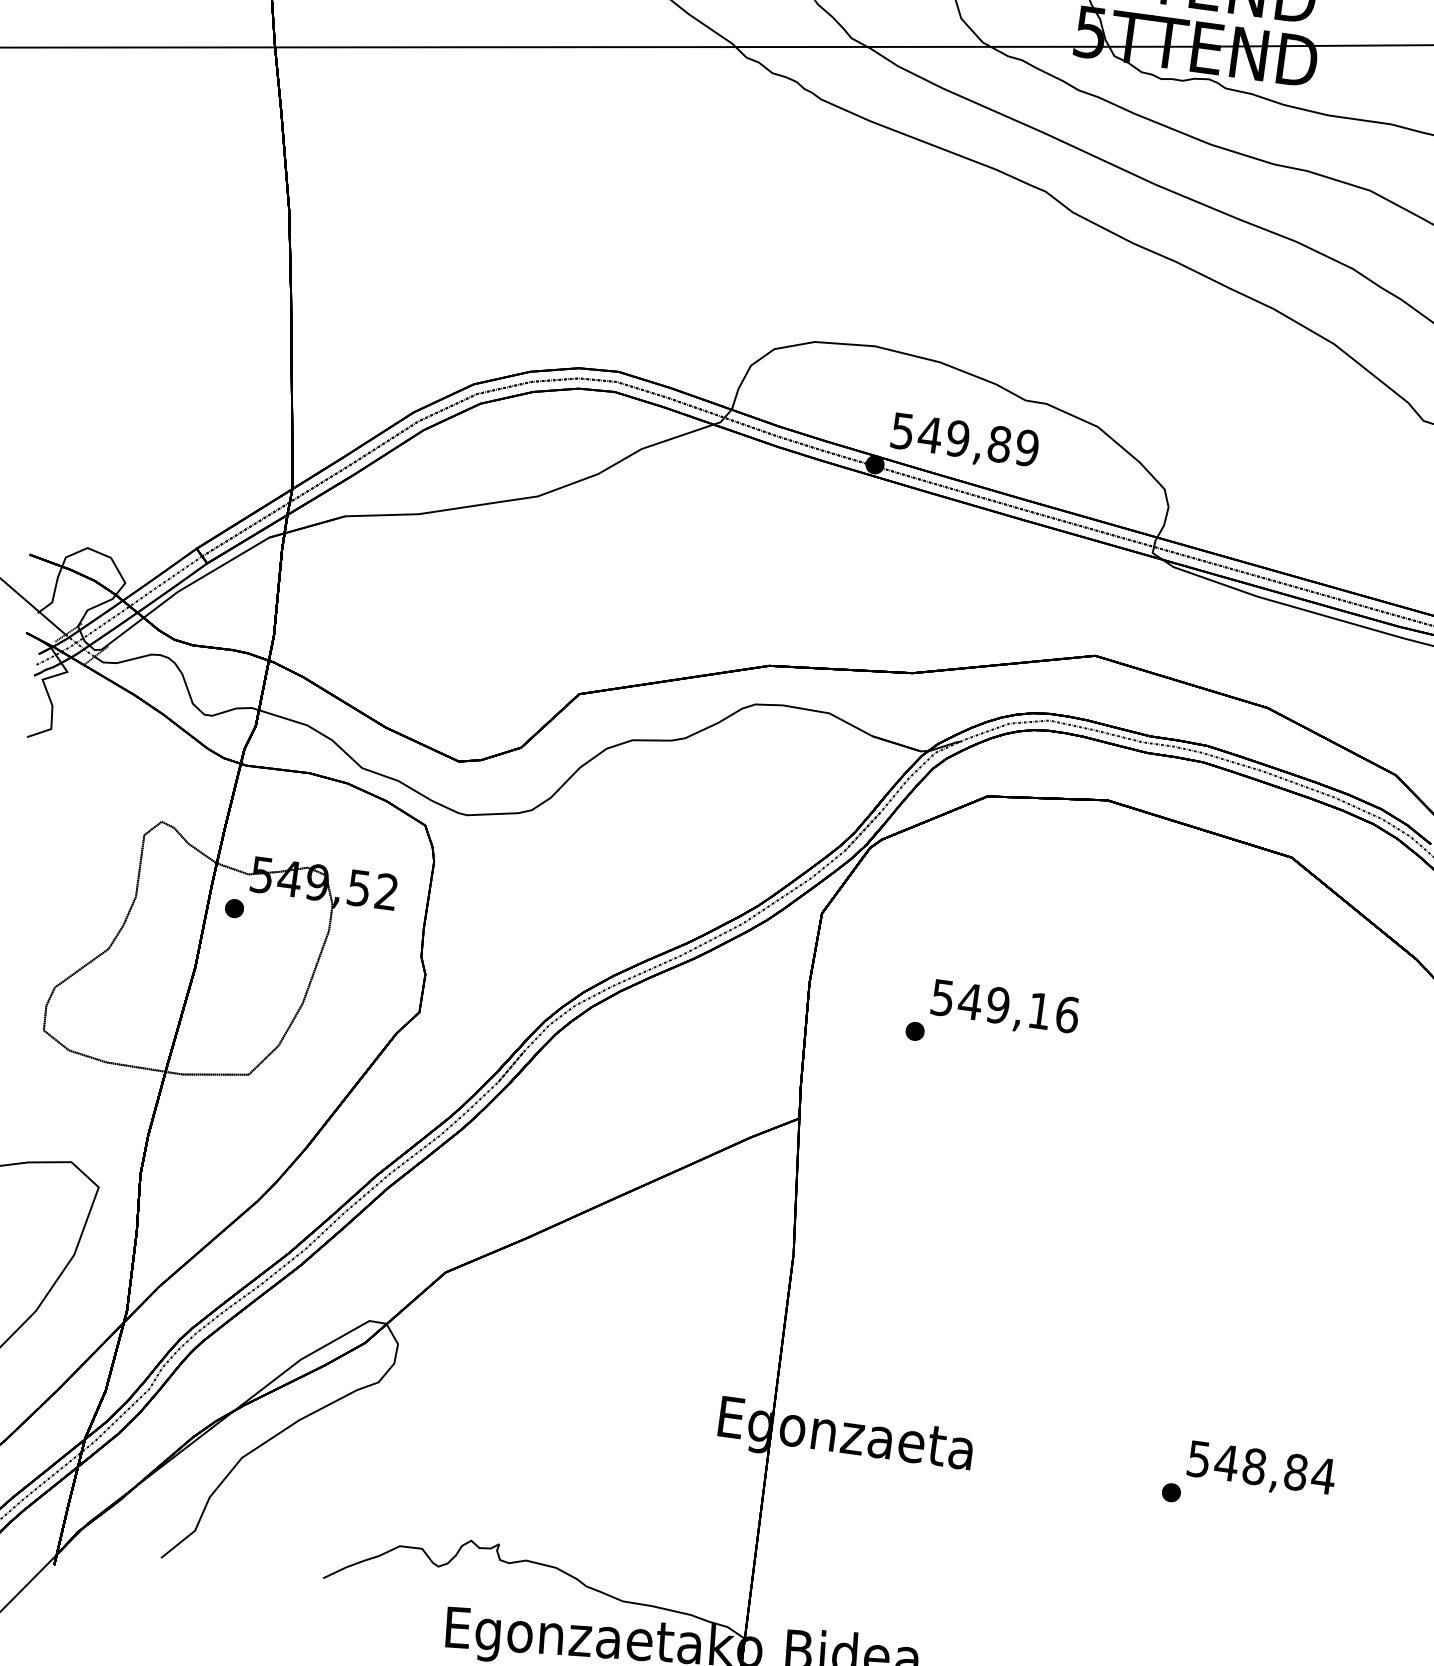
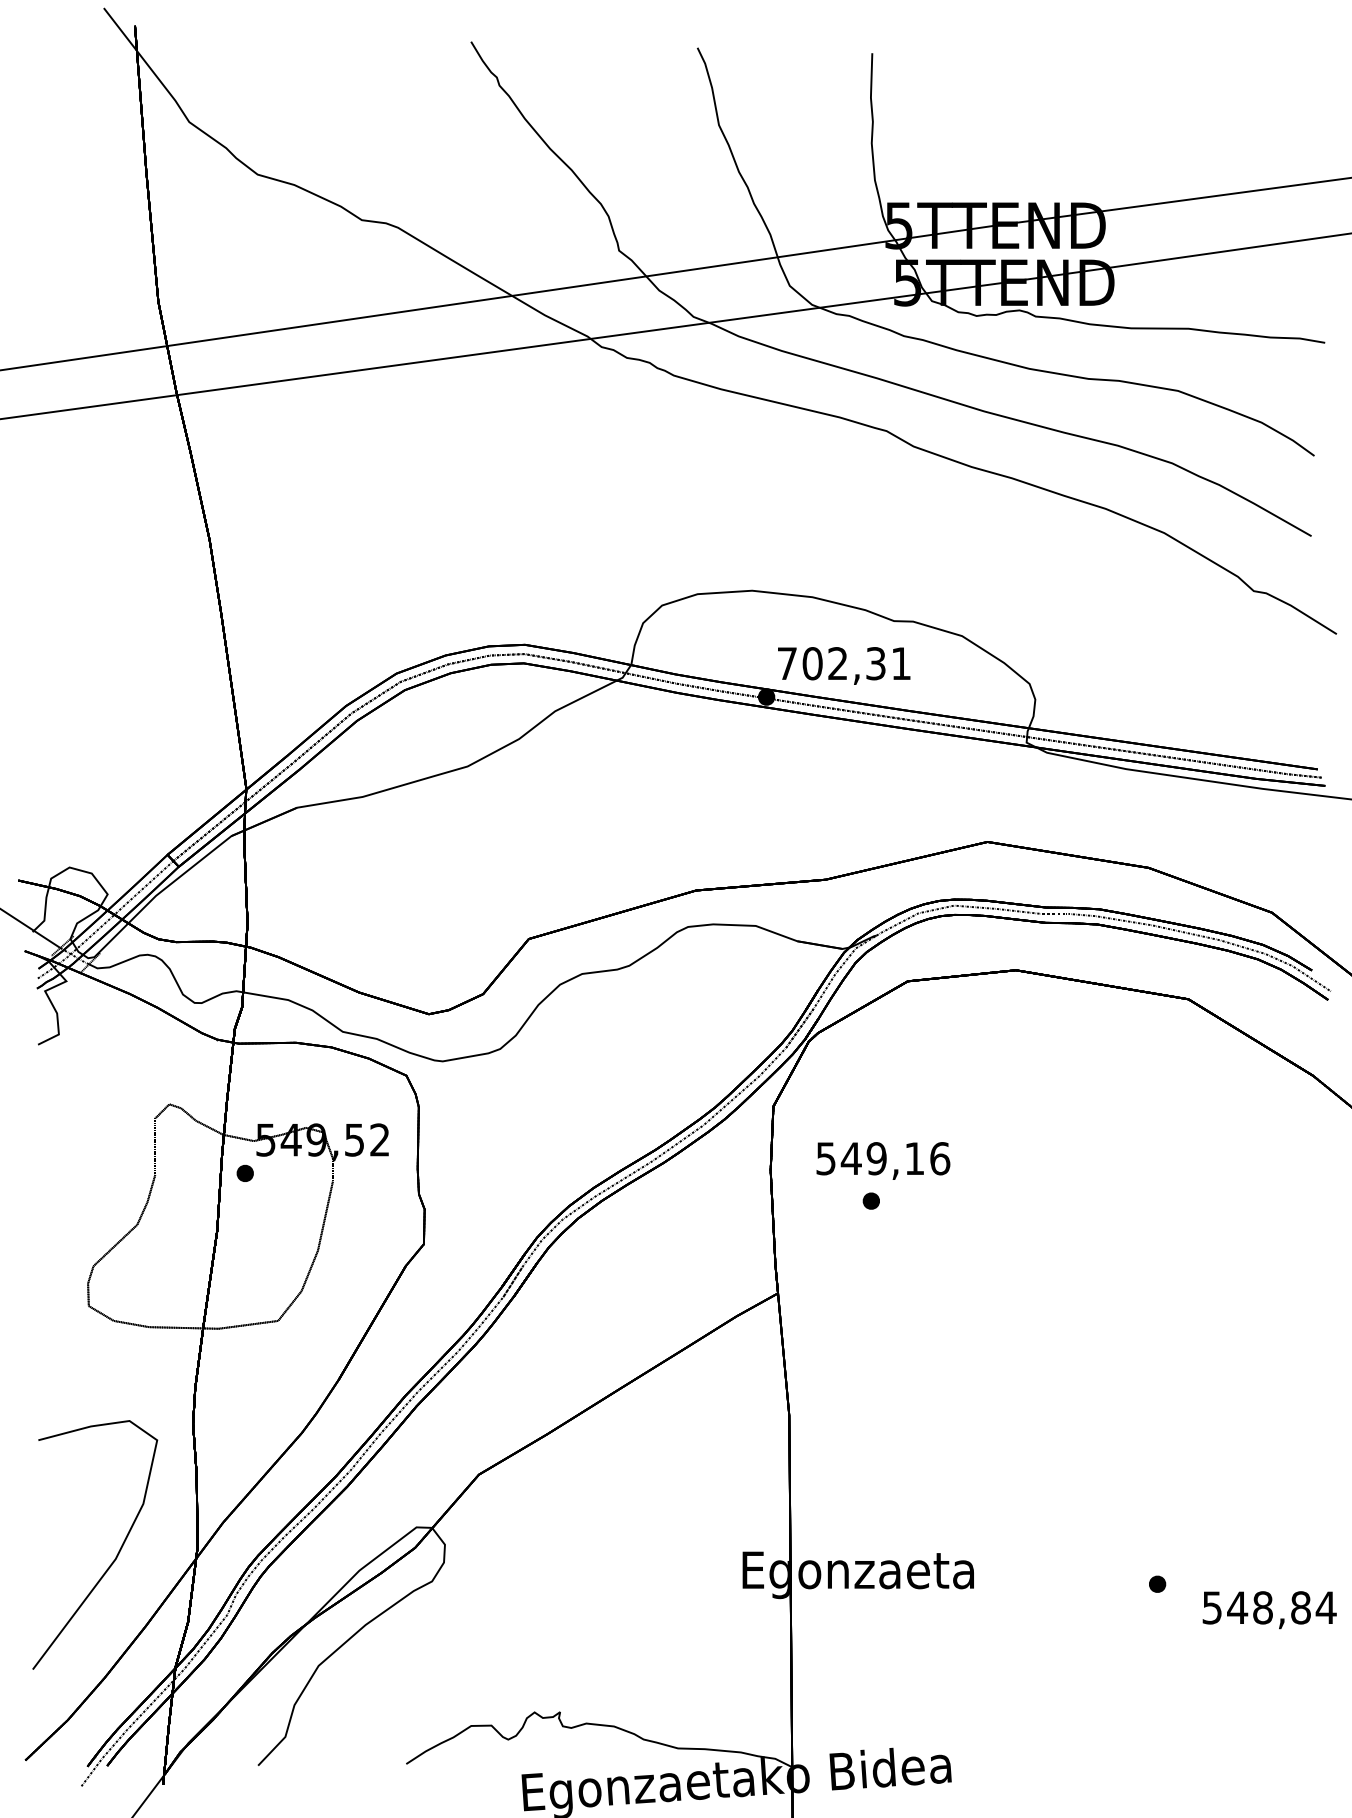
text: (965, 439) -> (844, 663), 549,89 -> 702,31
text: (1005, 1008) -> (883, 1160), moved
text: (1261, 1470) -> (1269, 1610), moved

